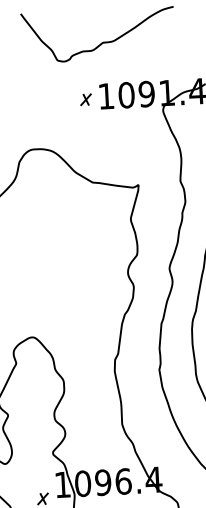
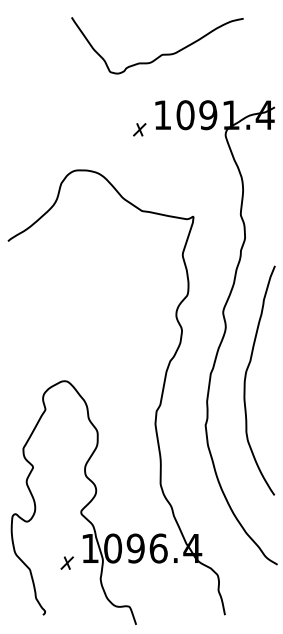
part: (85, 99) -> (139, 129), moved

